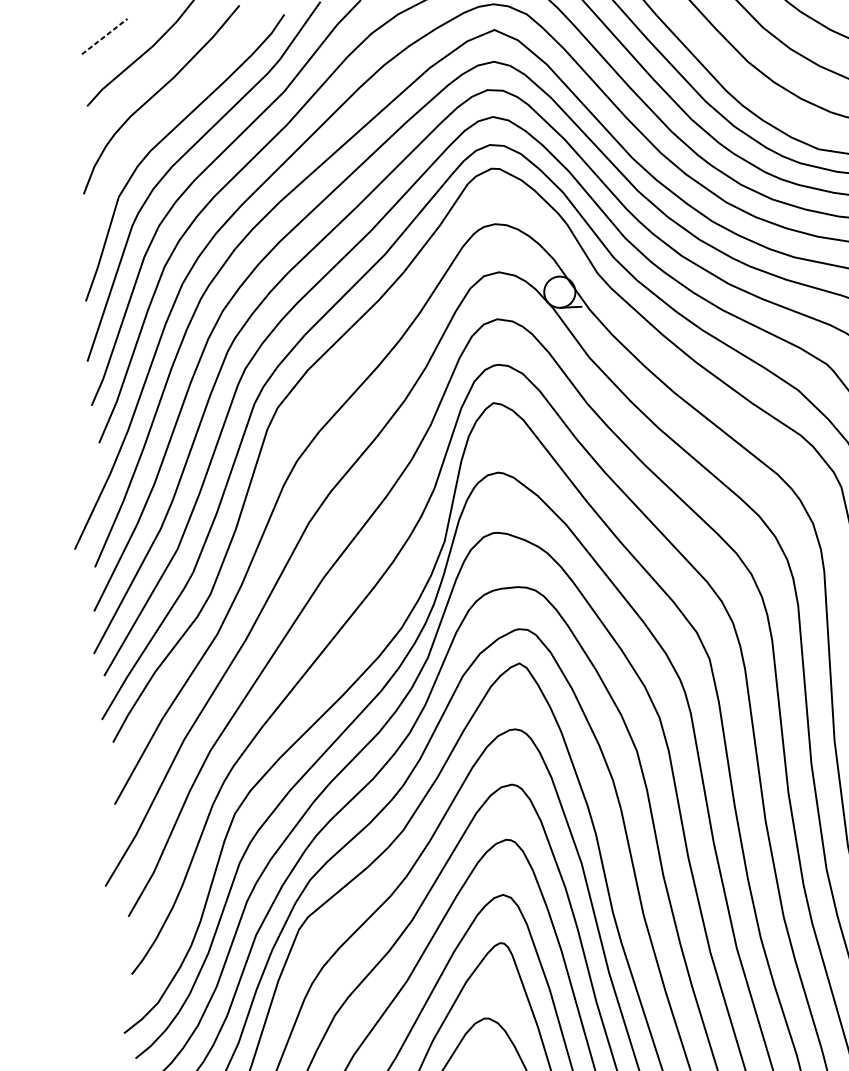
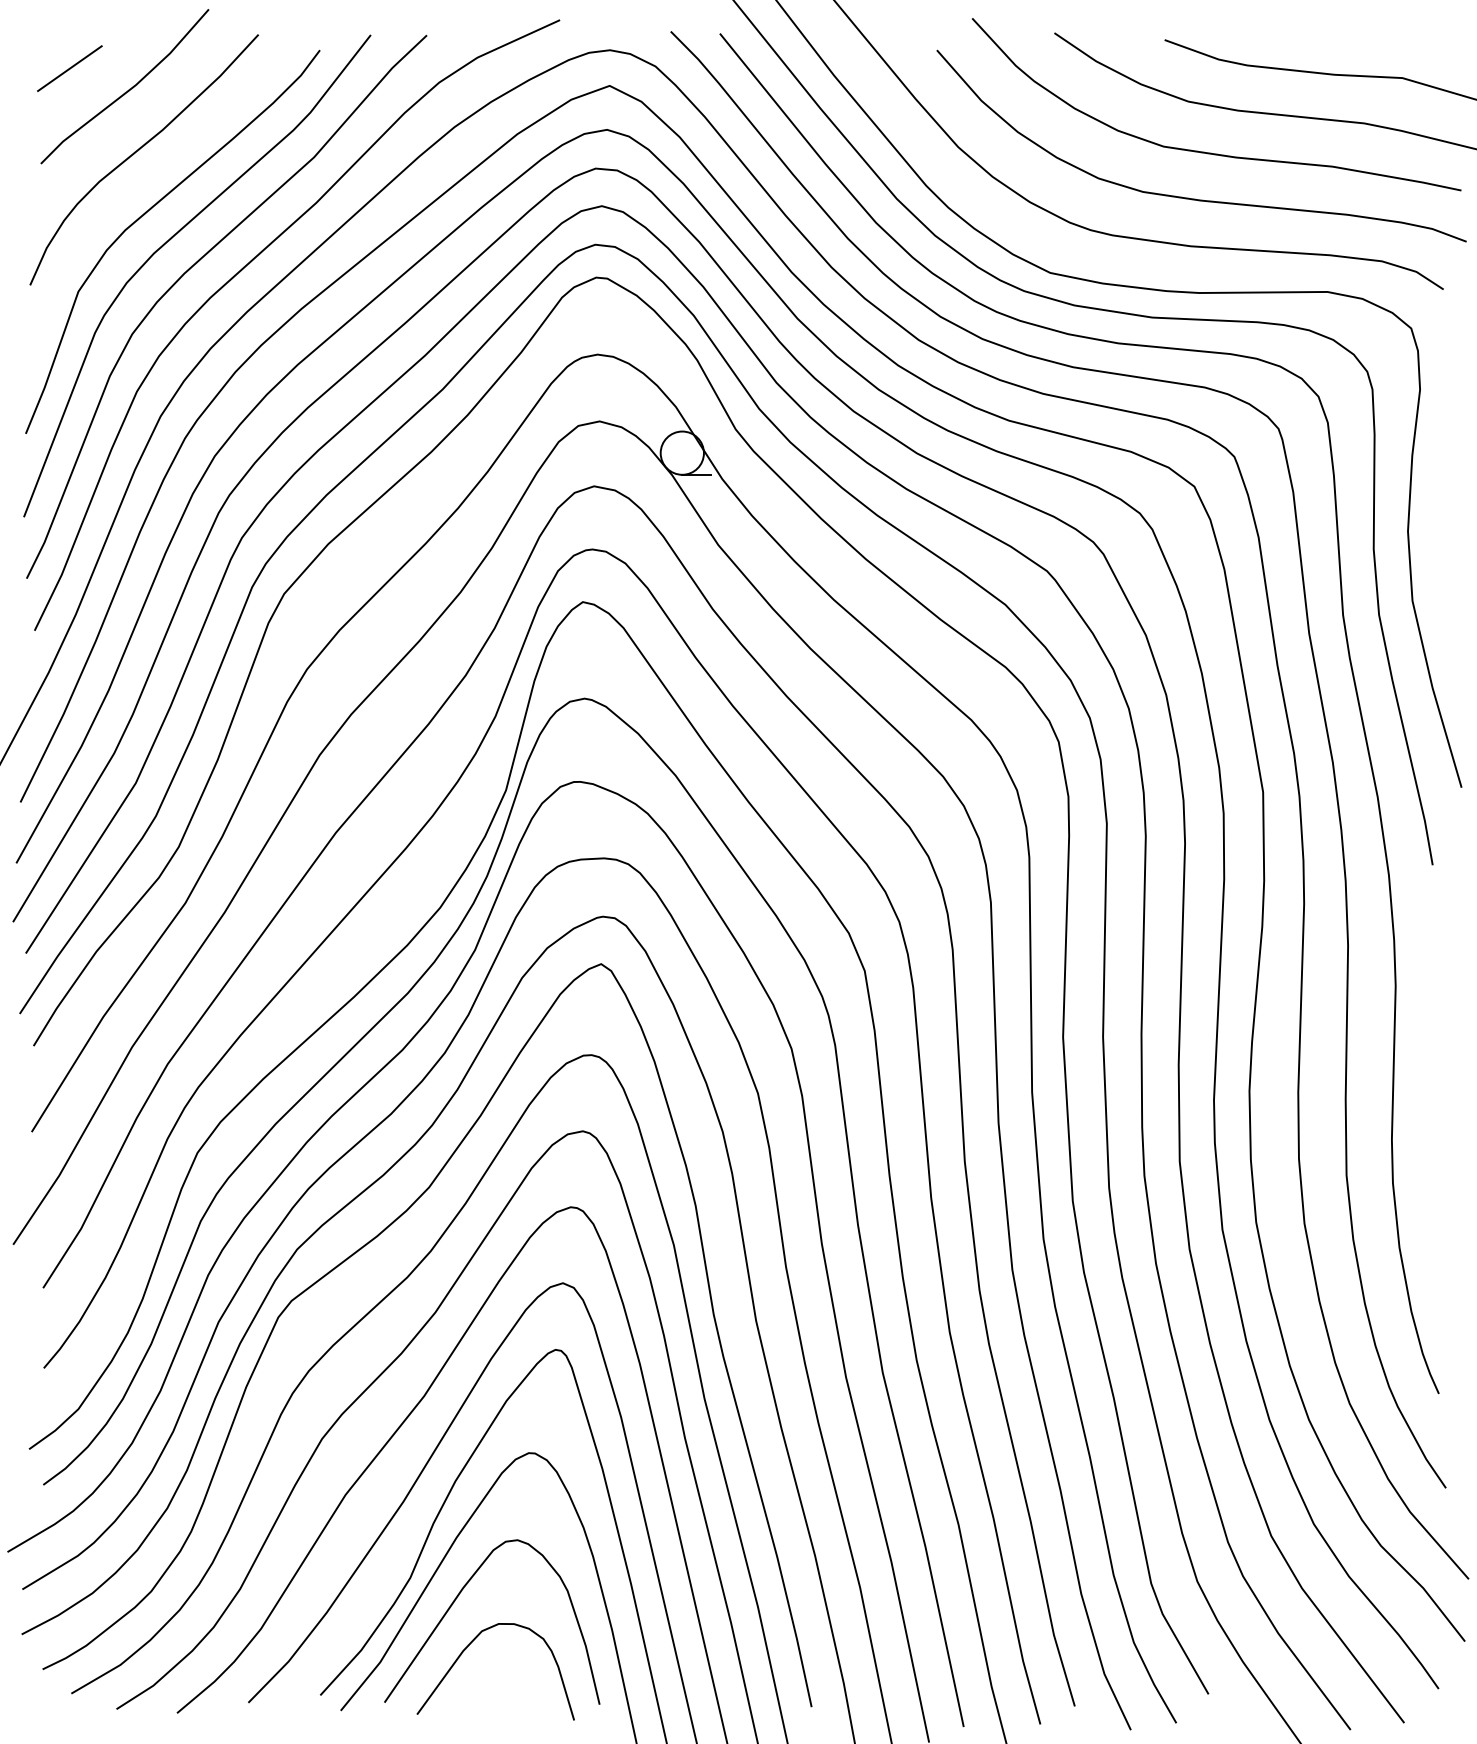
line: (104, 36) -> (69, 68), dashed -> solid

